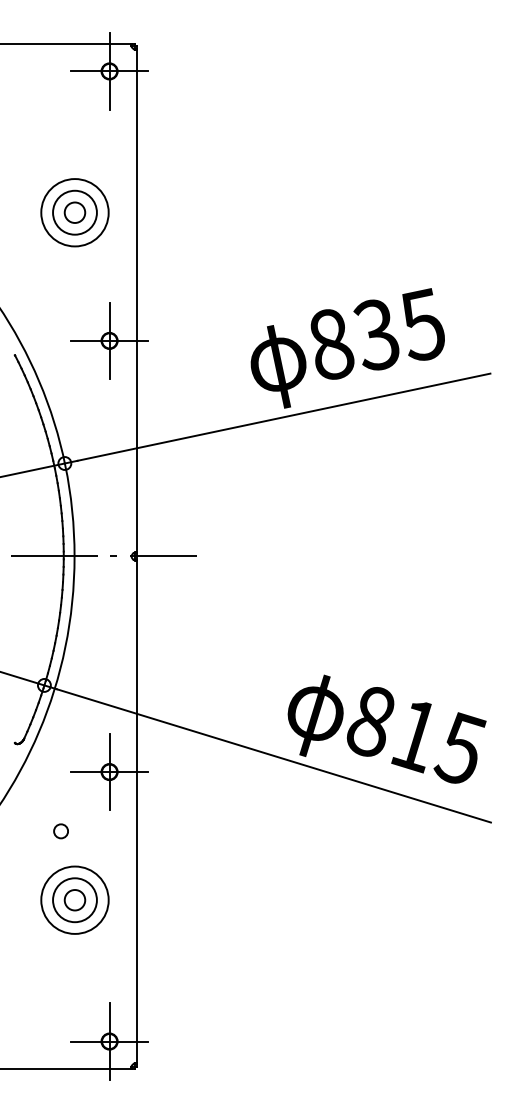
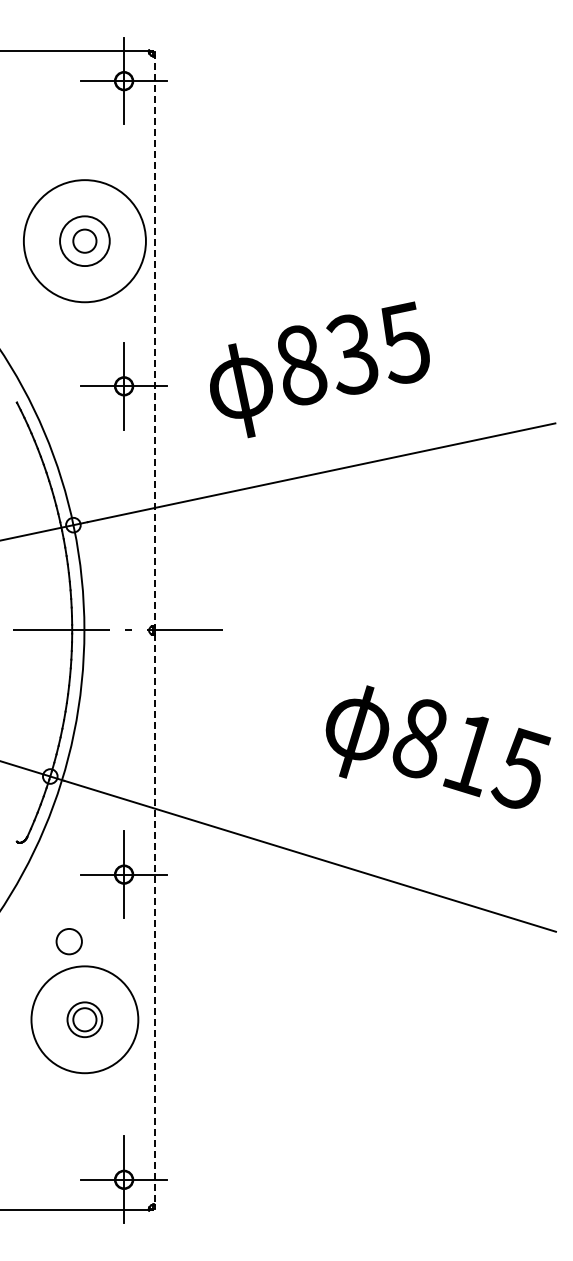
circle: (74, 213) -> (84, 241), size x1.6
line: (136, 299) -> (154, 339), solid -> dashed
text: (347, 348) -> (319, 369), moved
text: (386, 728) -> (437, 746), moved
line: (136, 814) -> (154, 922), solid -> dashed
circle: (60, 831) -> (68, 941), size x1.6
circle: (74, 899) -> (84, 1019), size x0.7
circle: (74, 899) -> (84, 1019), size x1.4

